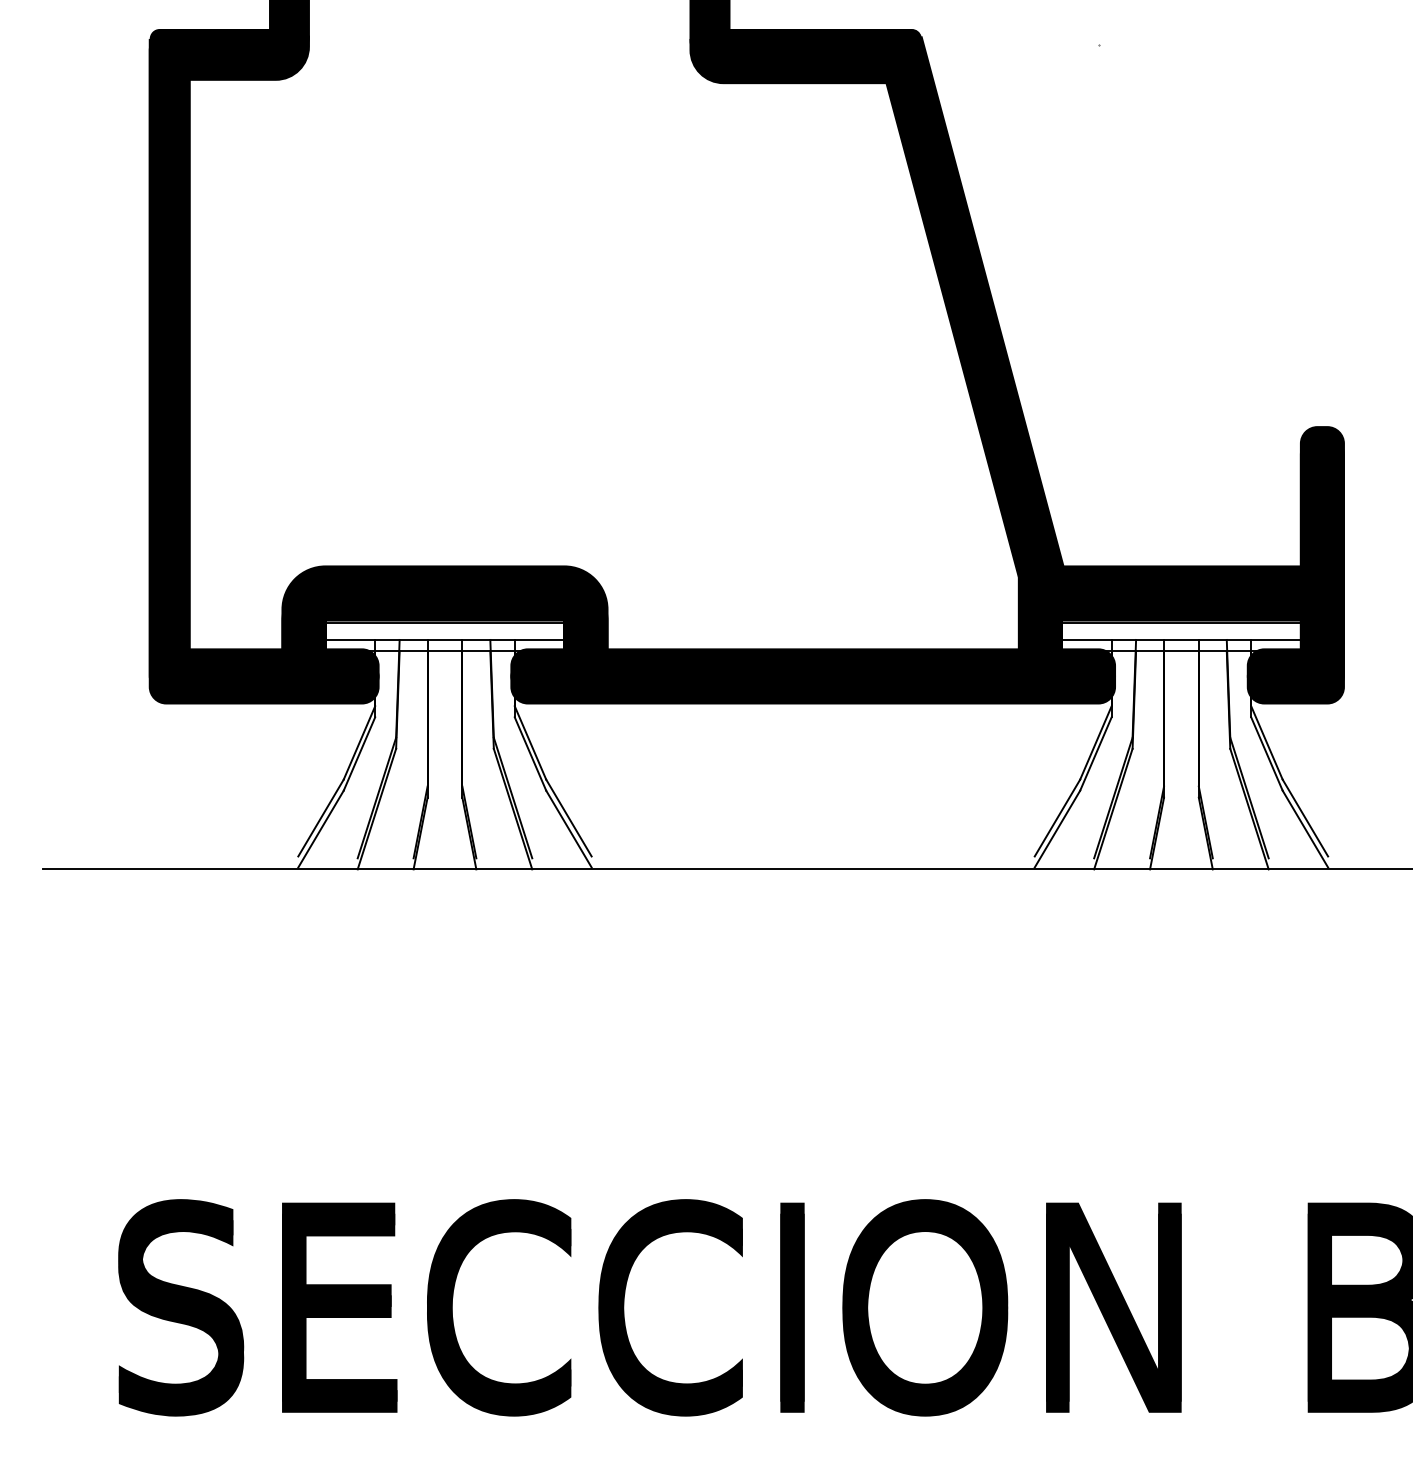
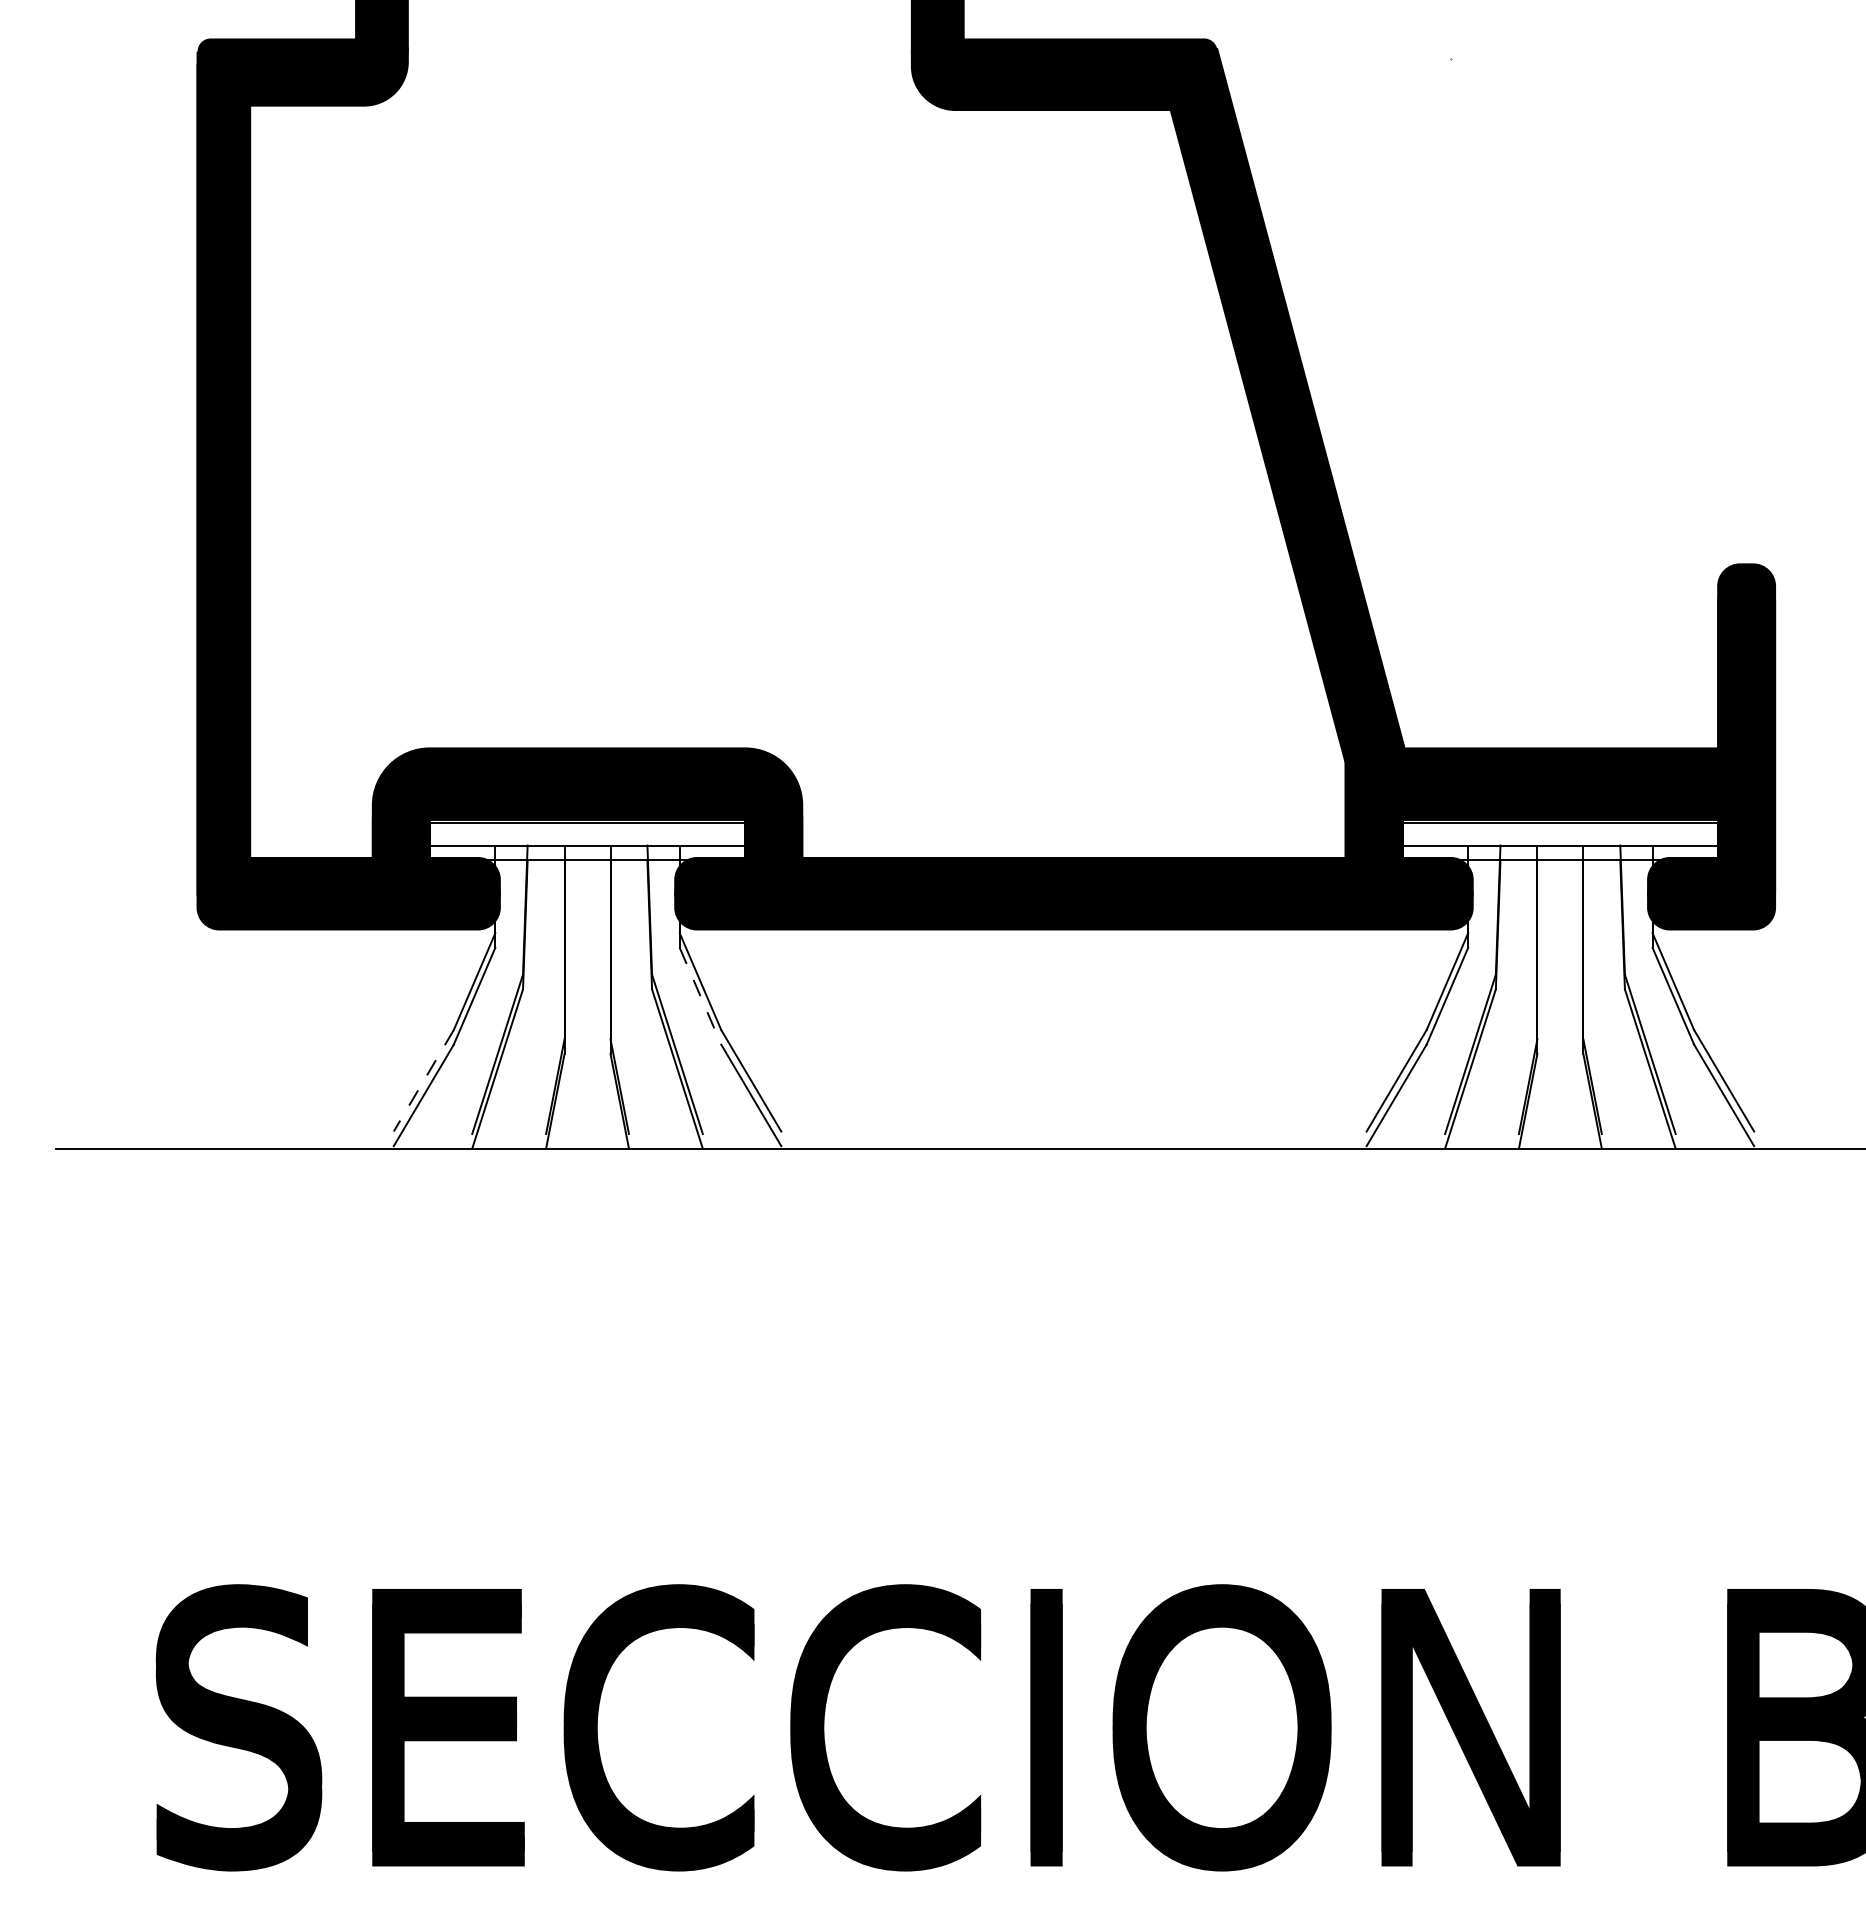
line: (530, 754) -> (700, 996), solid -> dashed
line: (320, 817) -> (423, 1080), solid -> dashed

